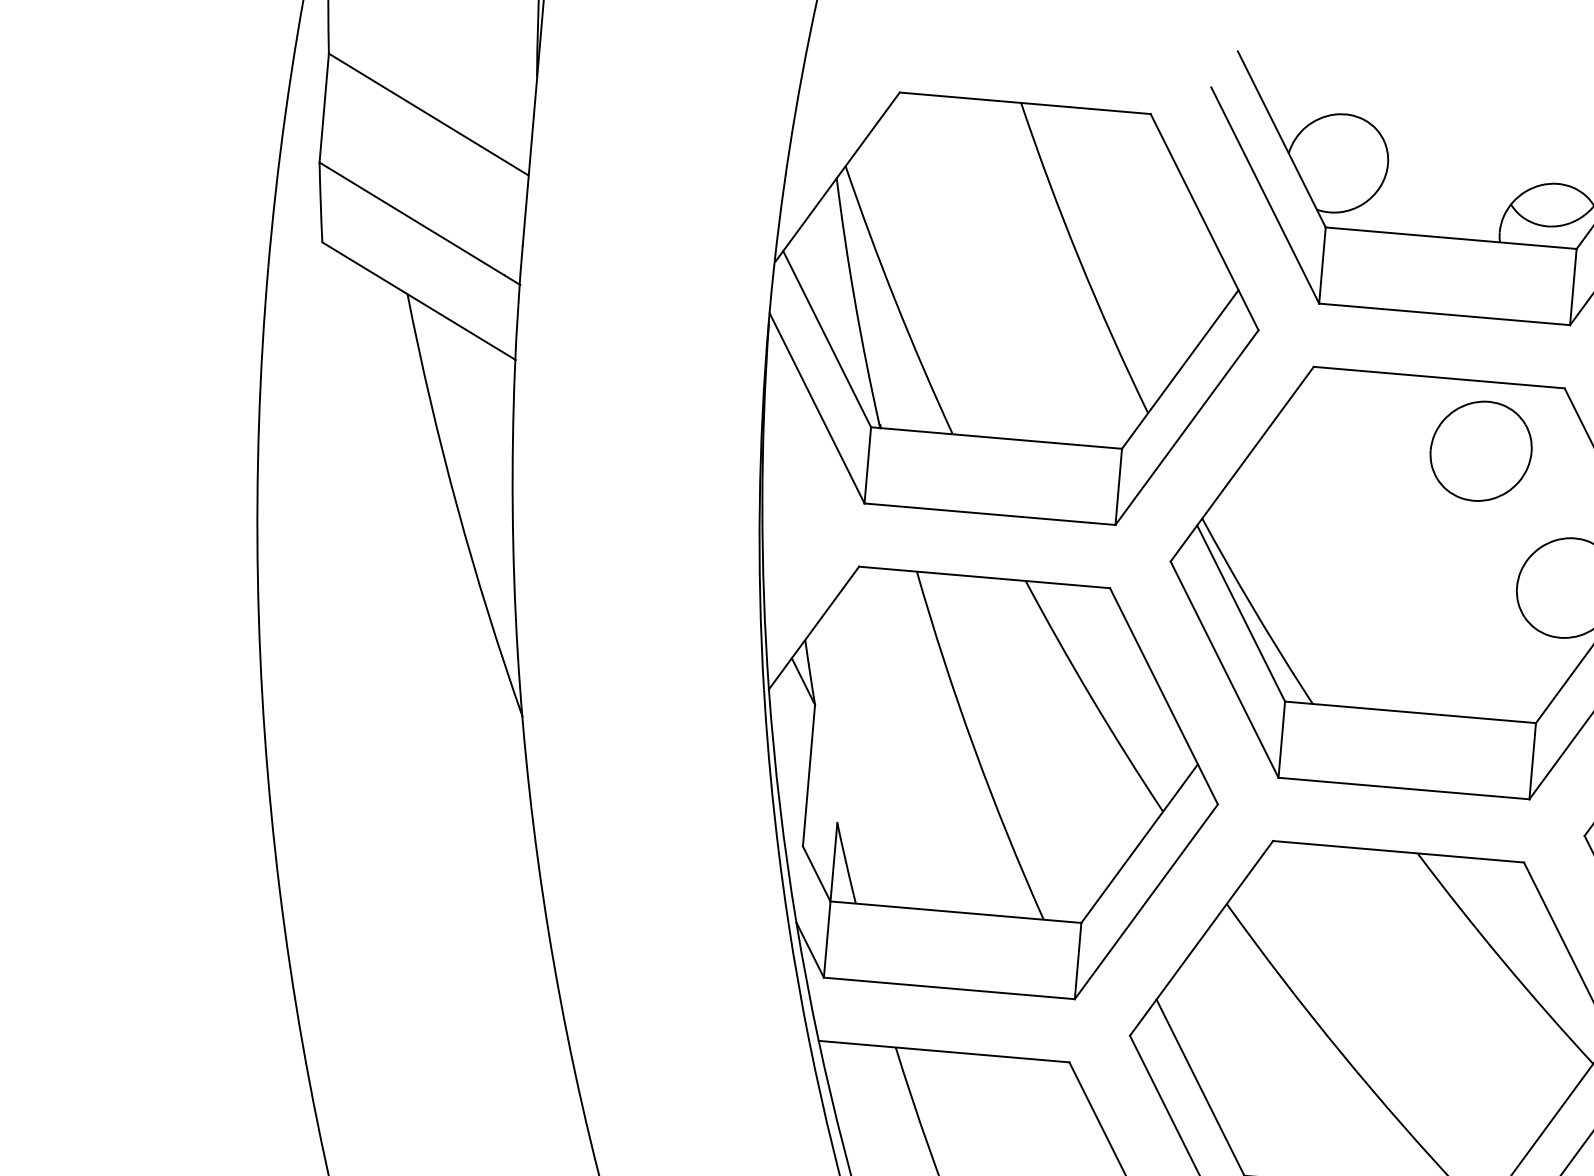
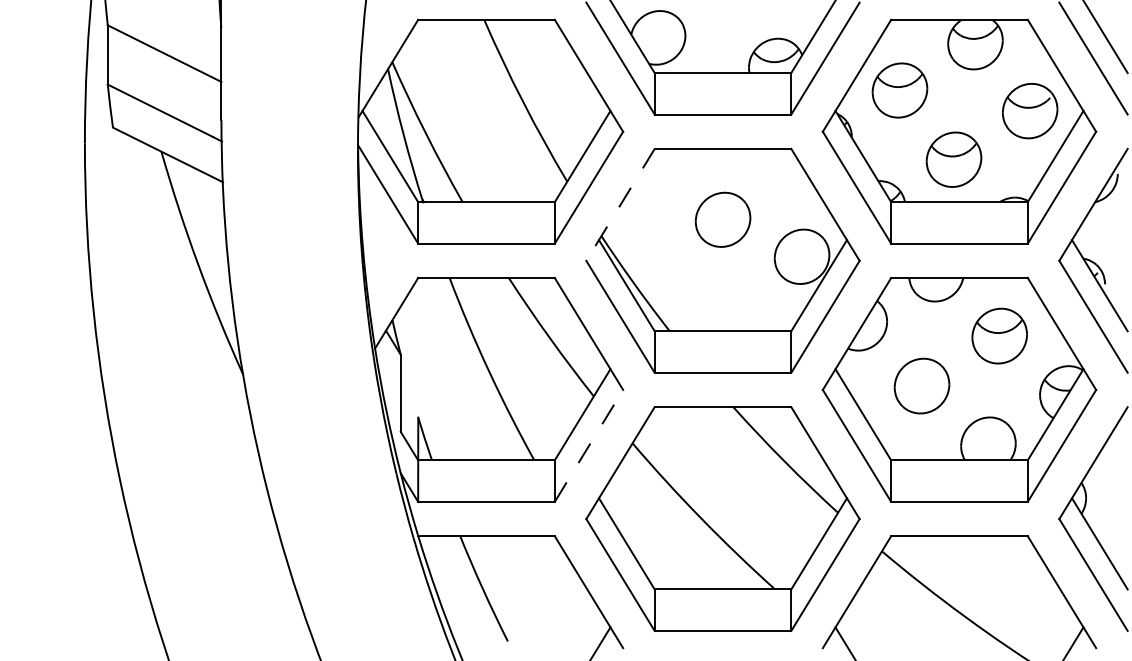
part: (1480, 450) -> (722, 219), moved
line: (1242, 463) -> (620, 204), solid -> dashed
line: (1145, 901) -> (588, 445), solid -> dashed

